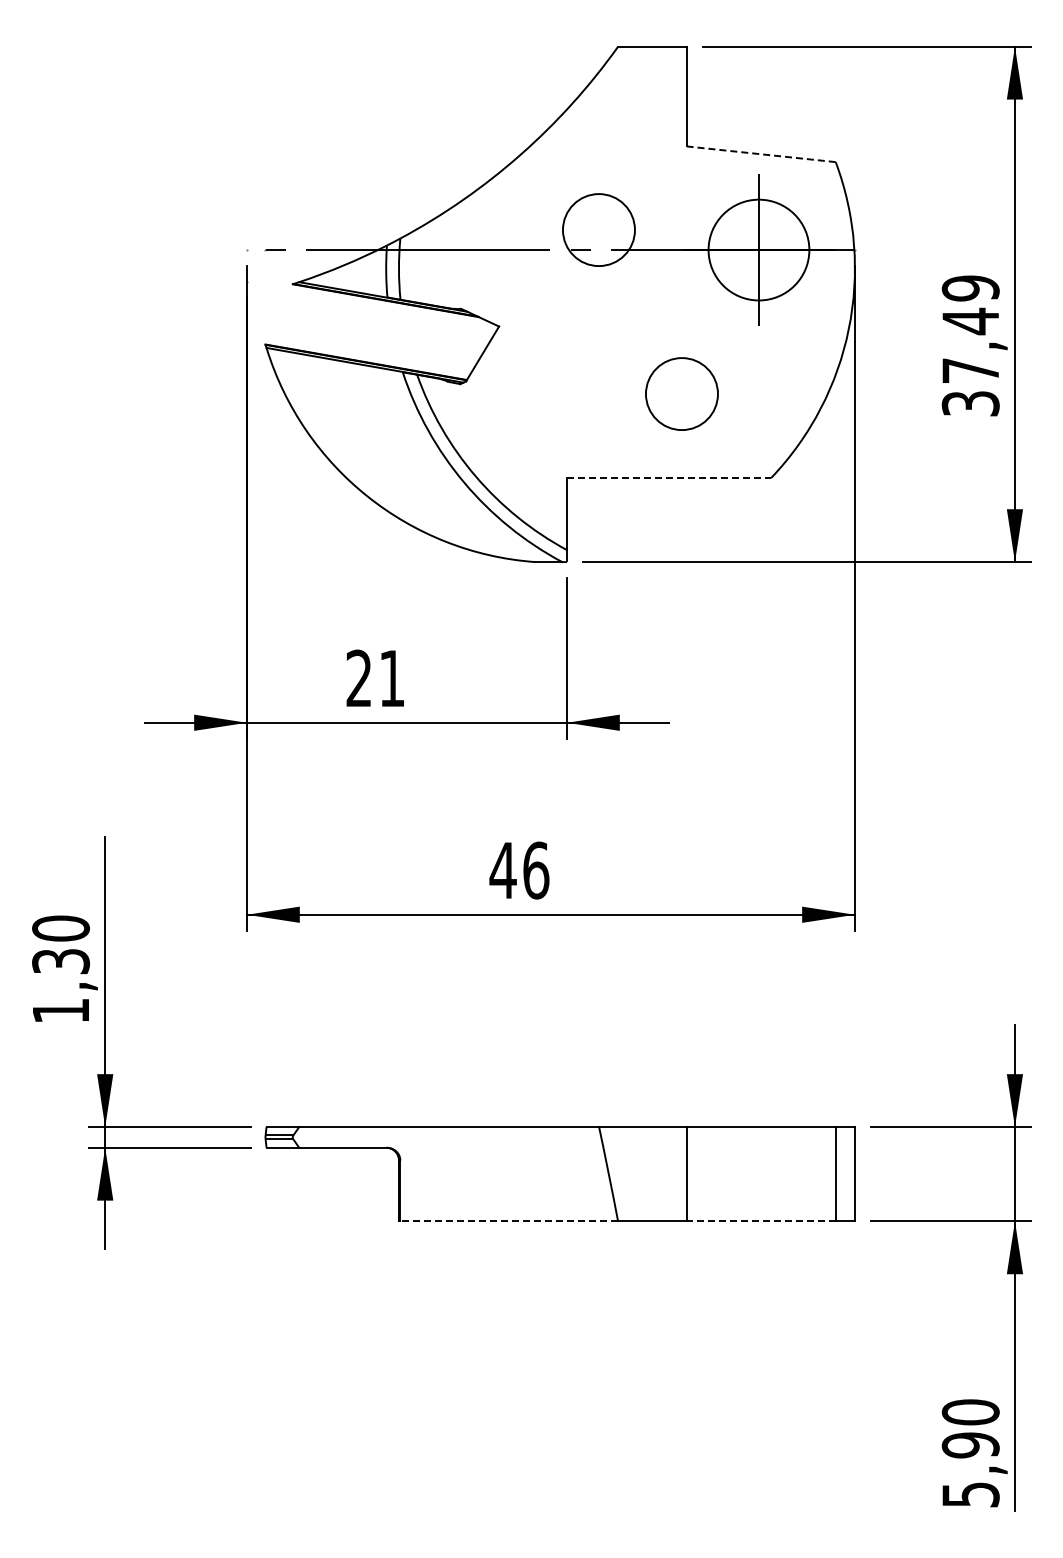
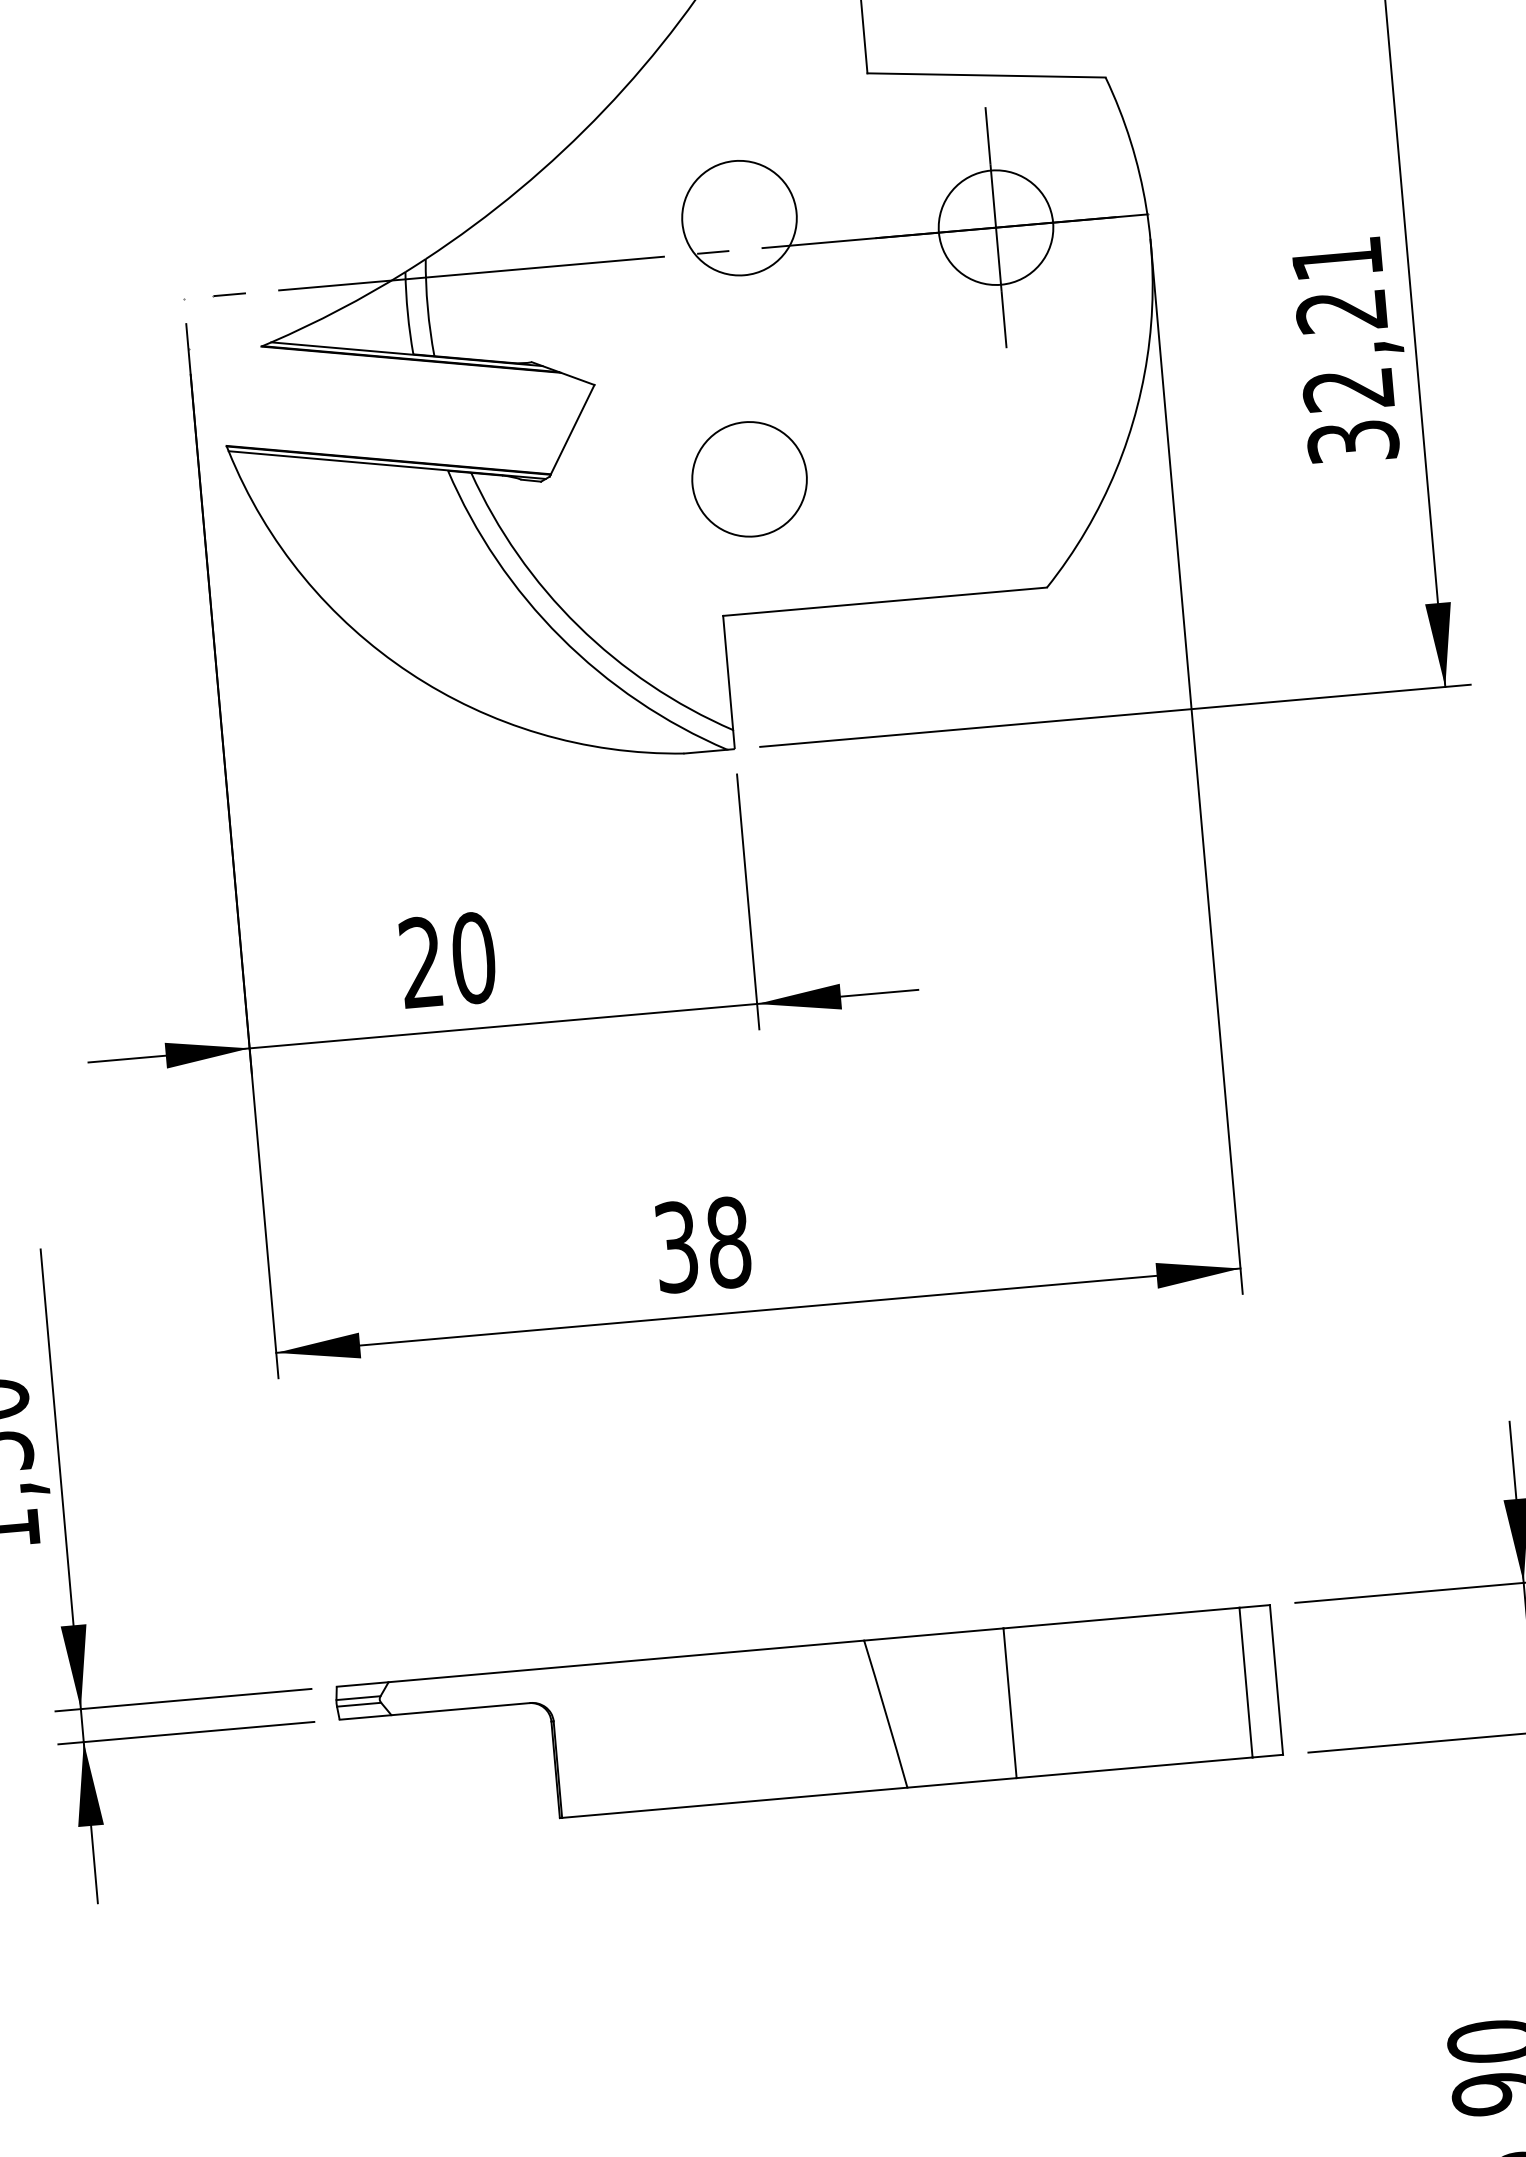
line: (761, 154) -> (986, 75), dashed -> solid
circle: (758, 250) -> (995, 228), size x0.71
text: (970, 329) -> (1342, 324), 37,49 -> 32,21
circle: (681, 393) -> (748, 478), moved
line: (669, 478) -> (885, 602), dashed -> solid
text: (392, 678) -> (474, 957), 21 -> 20
text: (519, 870) -> (702, 1244), 46 -> 38
line: (509, 1221) -> (735, 1802), dashed -> solid
line: (760, 1221) -> (1133, 1768), dashed -> solid

